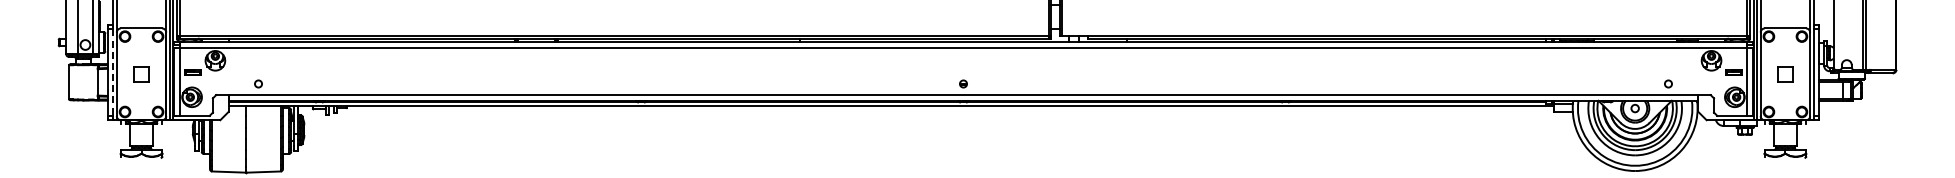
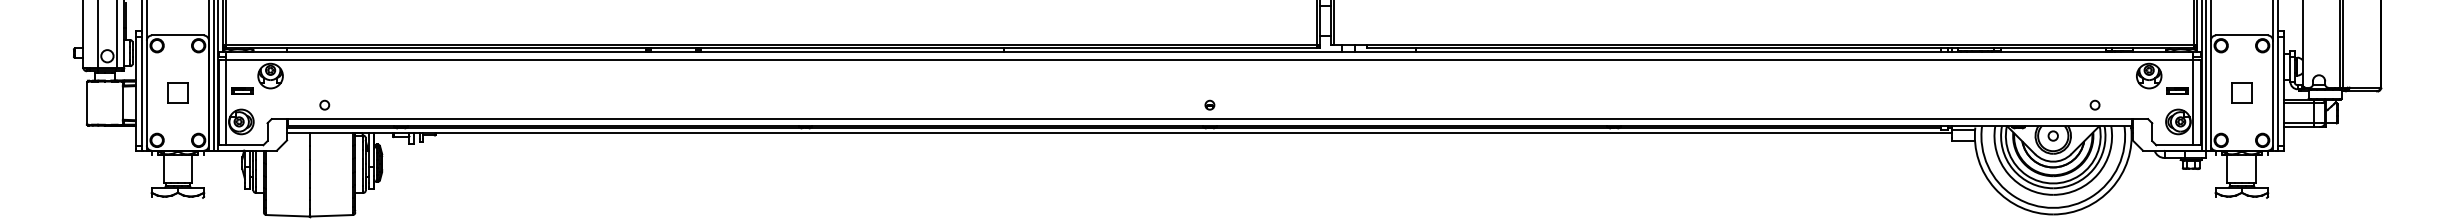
line: (112, 73) -> (141, 92), dashed -> solid

